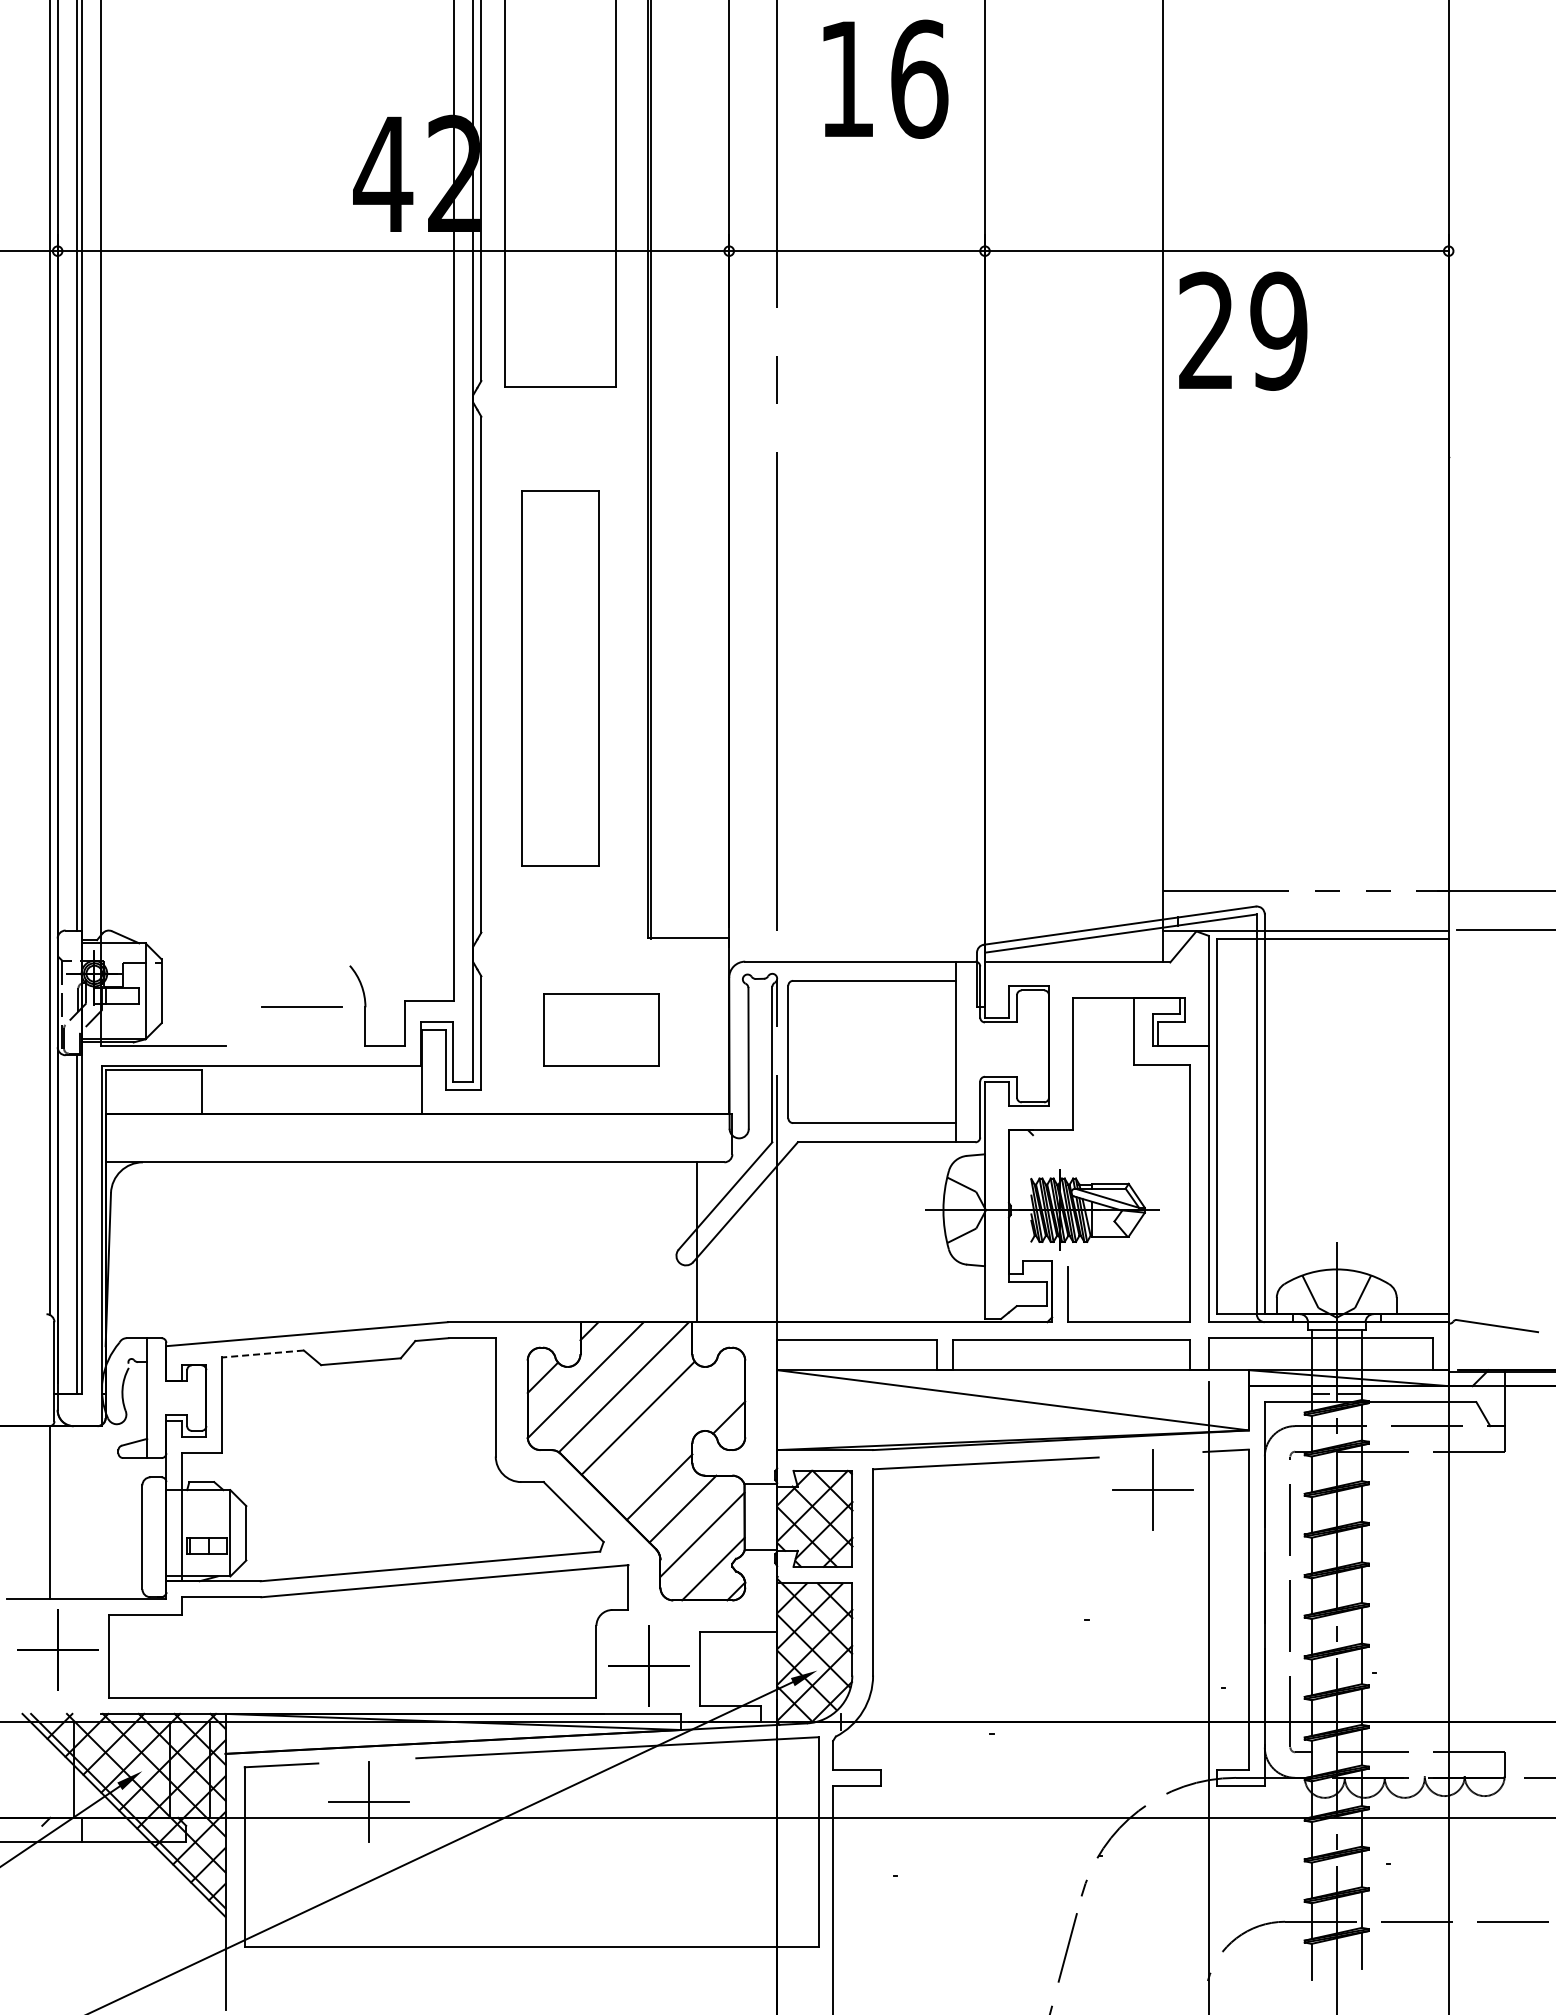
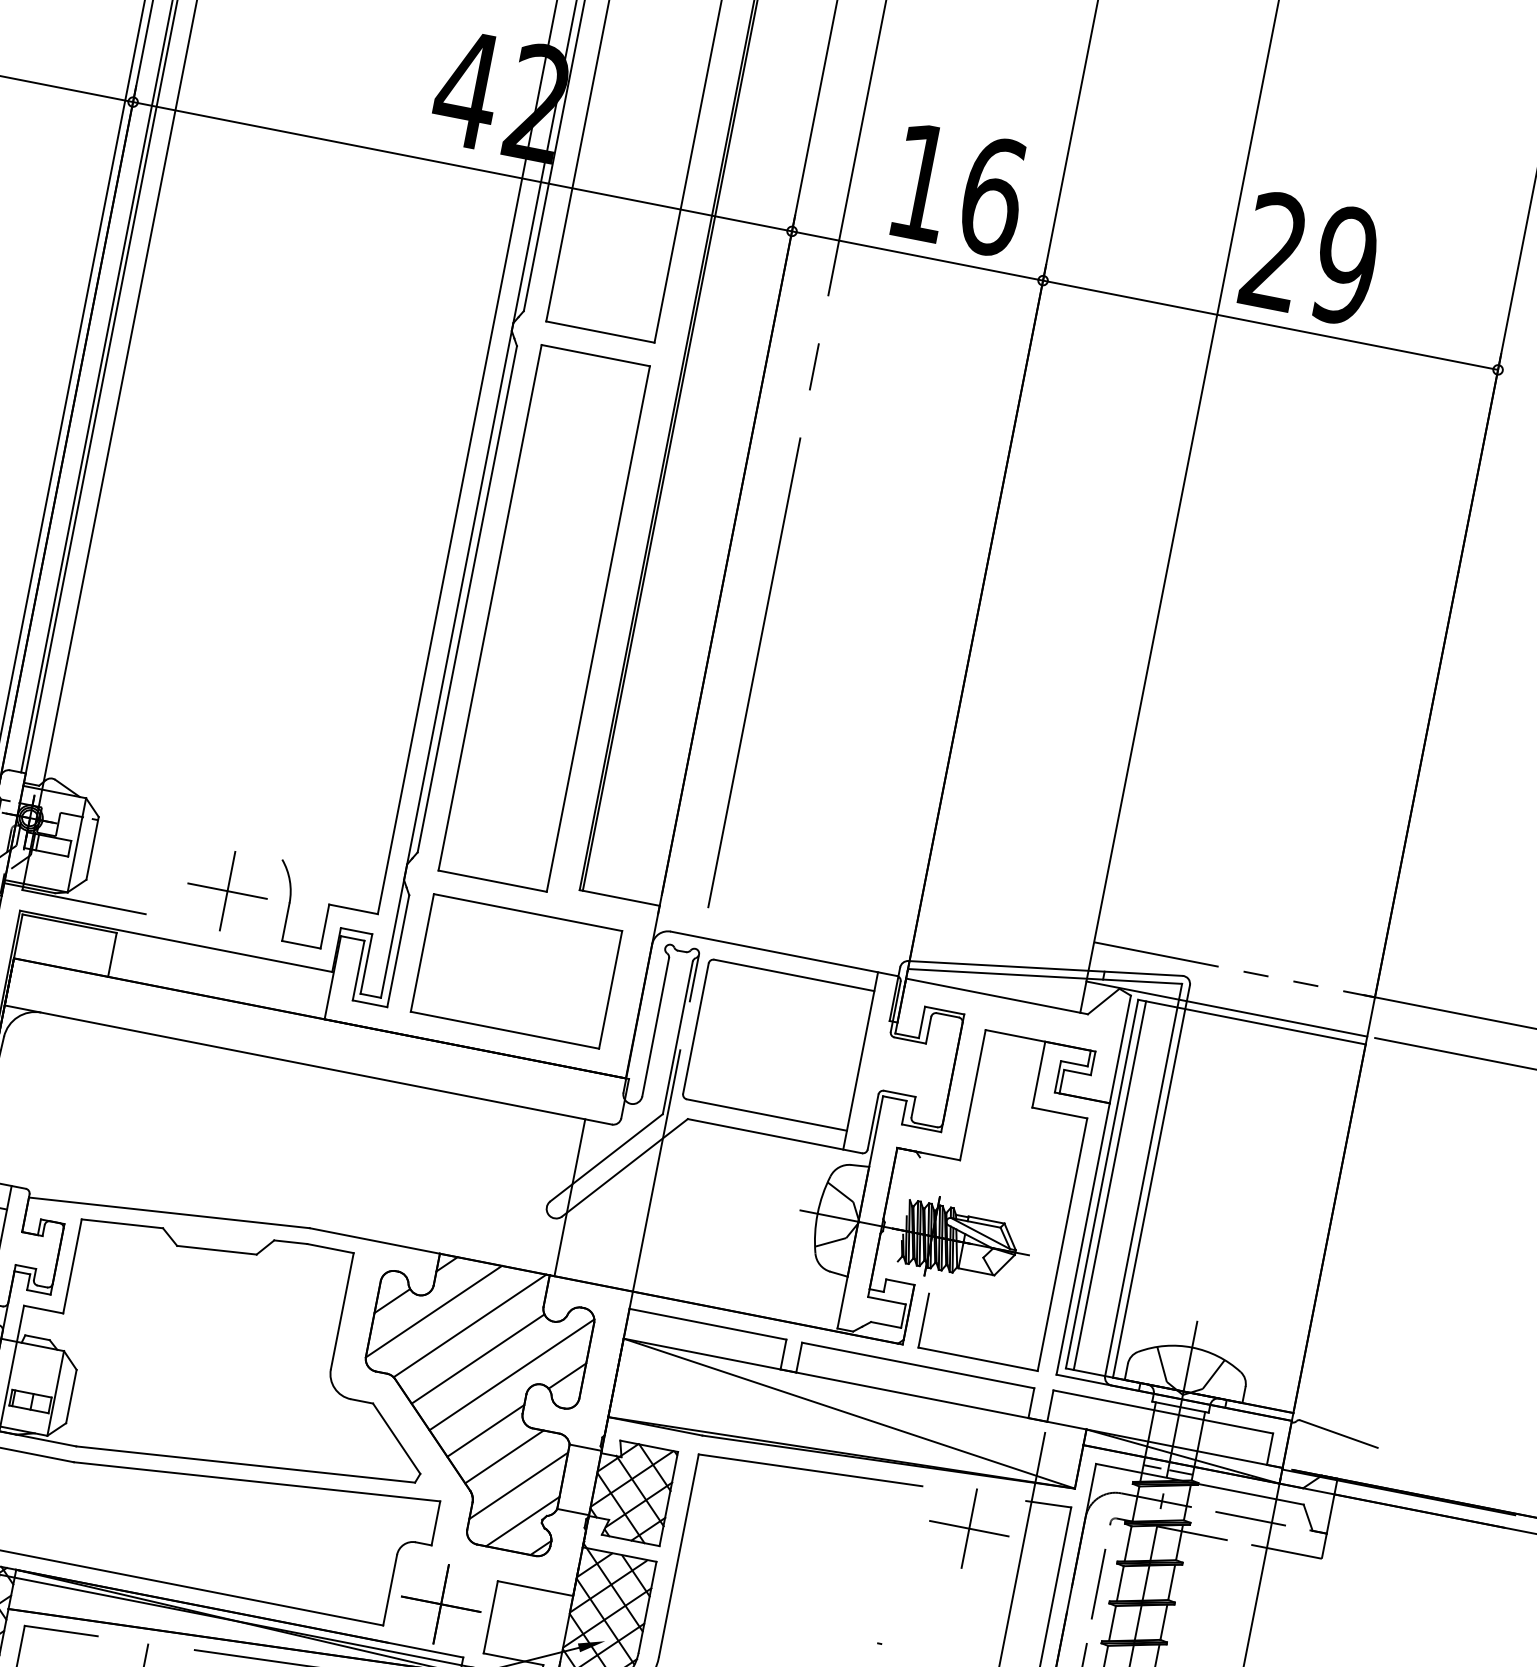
text: (885, 78) -> (959, 189), moved
text: (1243, 330) -> (1310, 258), moved
part: (560, 678) -> (544, 618), size x1.43
line: (302, 1007) -> (227, 891), added
part: (600, 1029) -> (515, 970), size x1.67
line: (1224, 1126) -> (1109, 1185), added
line: (263, 1353) -> (122, 1223), dashed -> solid
line: (674, 1426) -> (512, 1374), added

